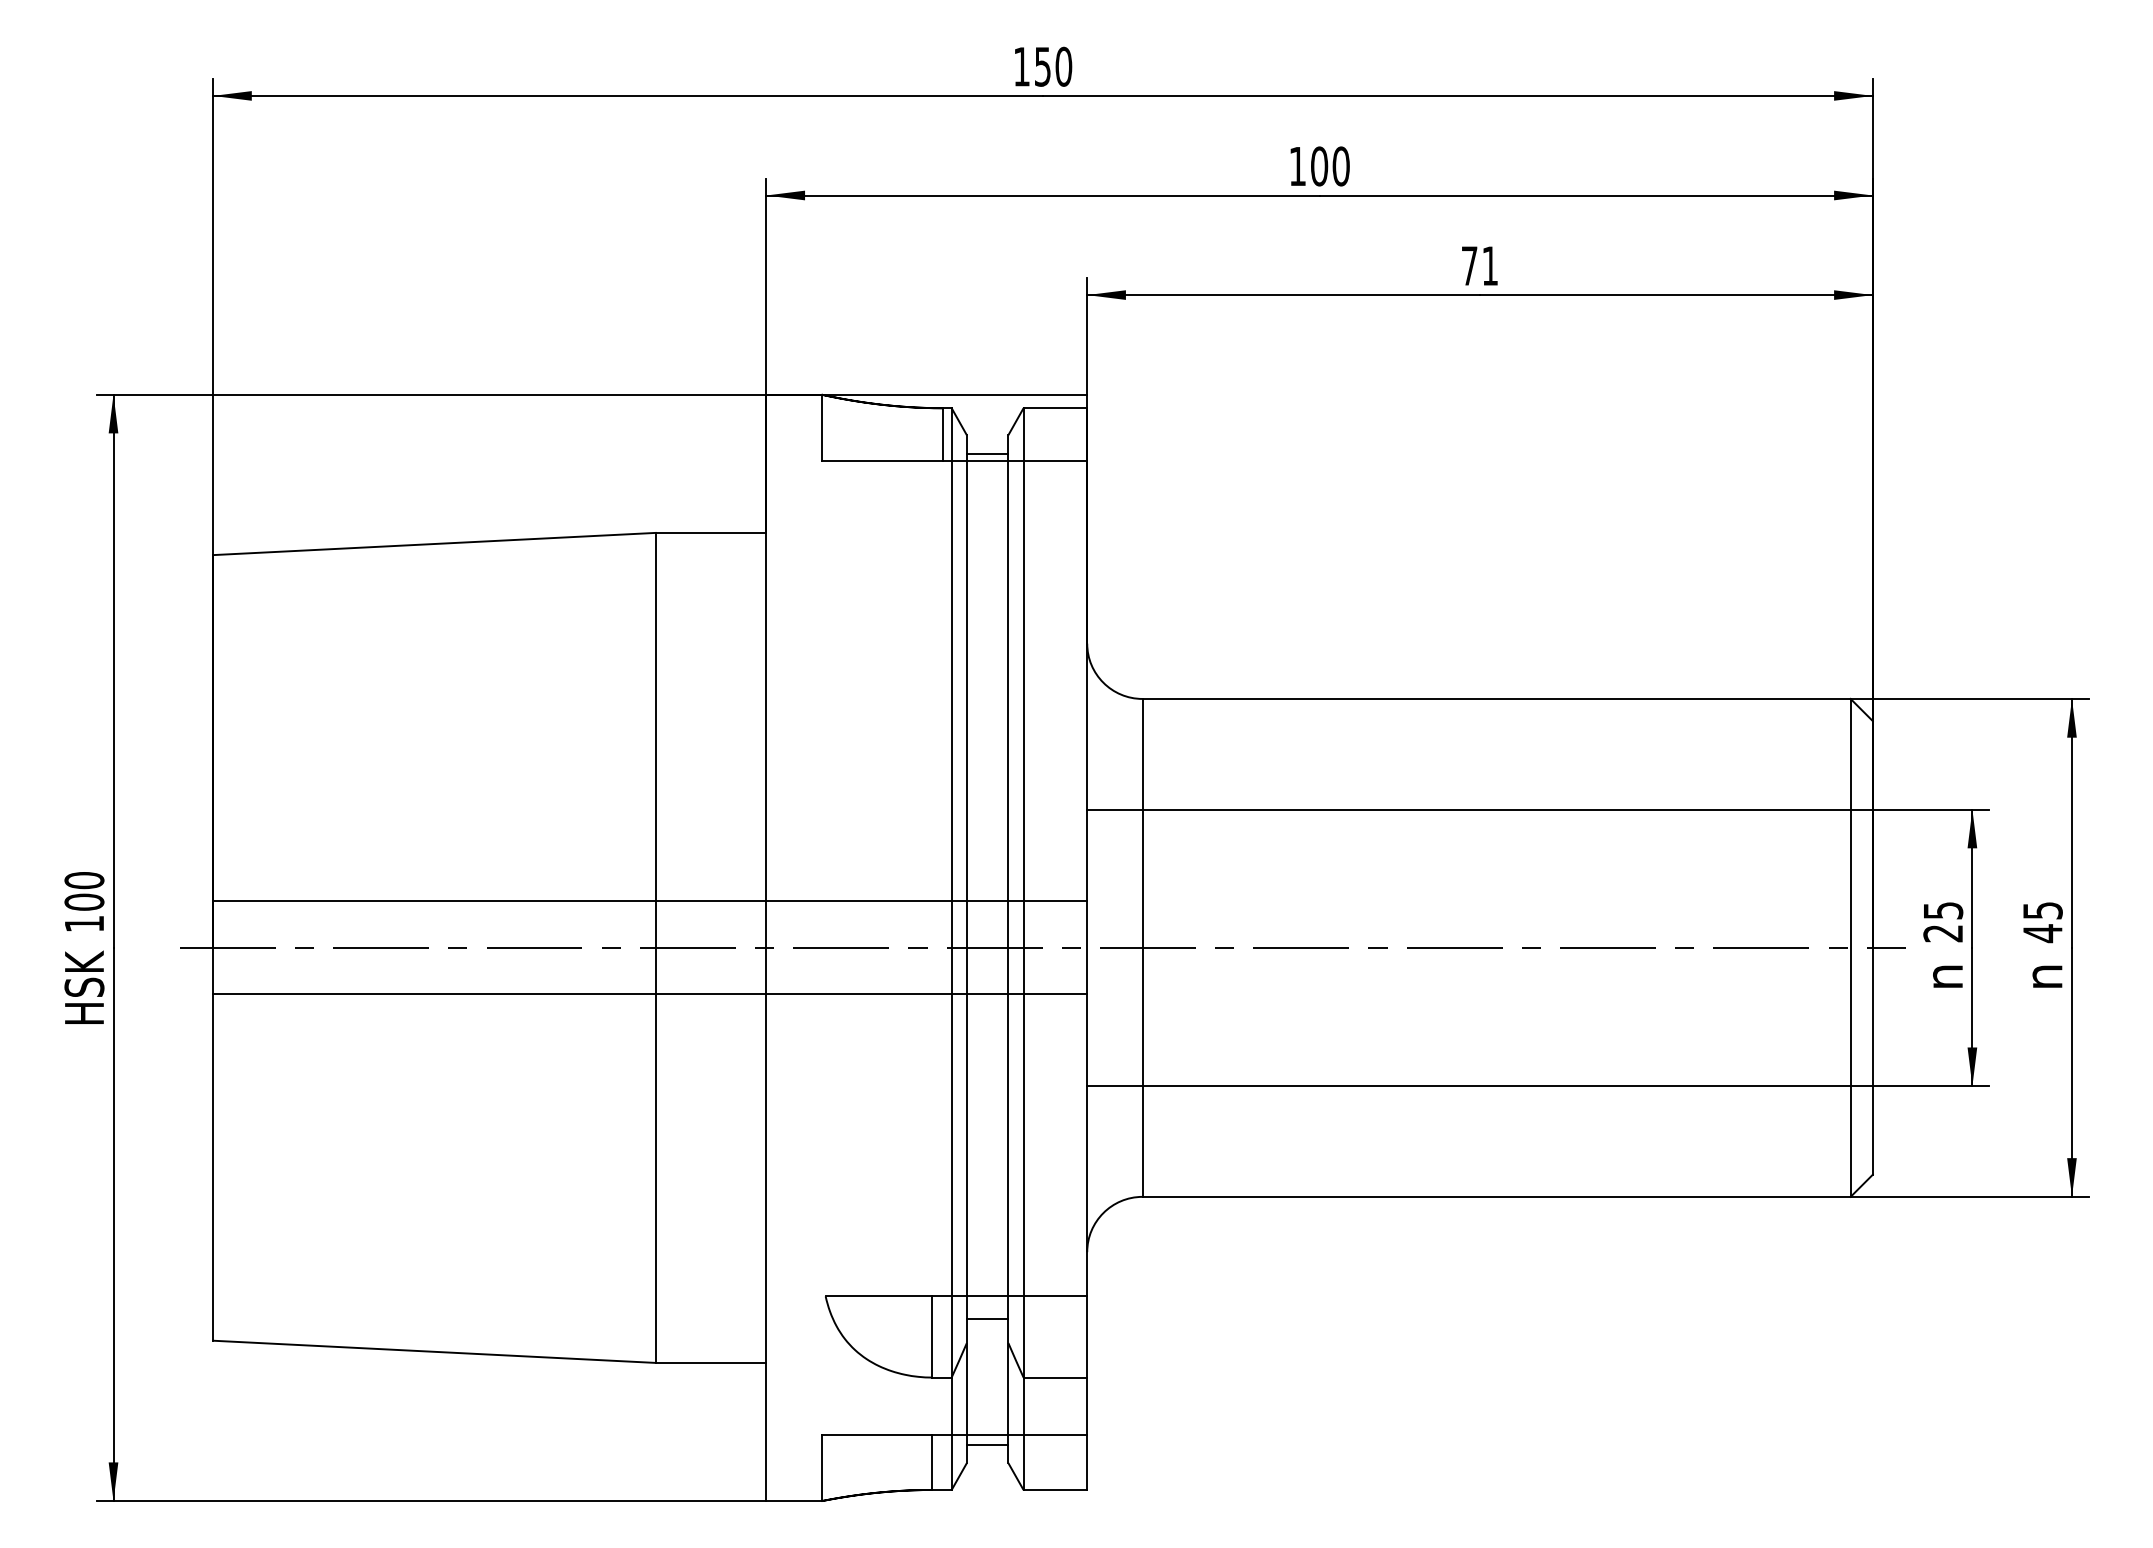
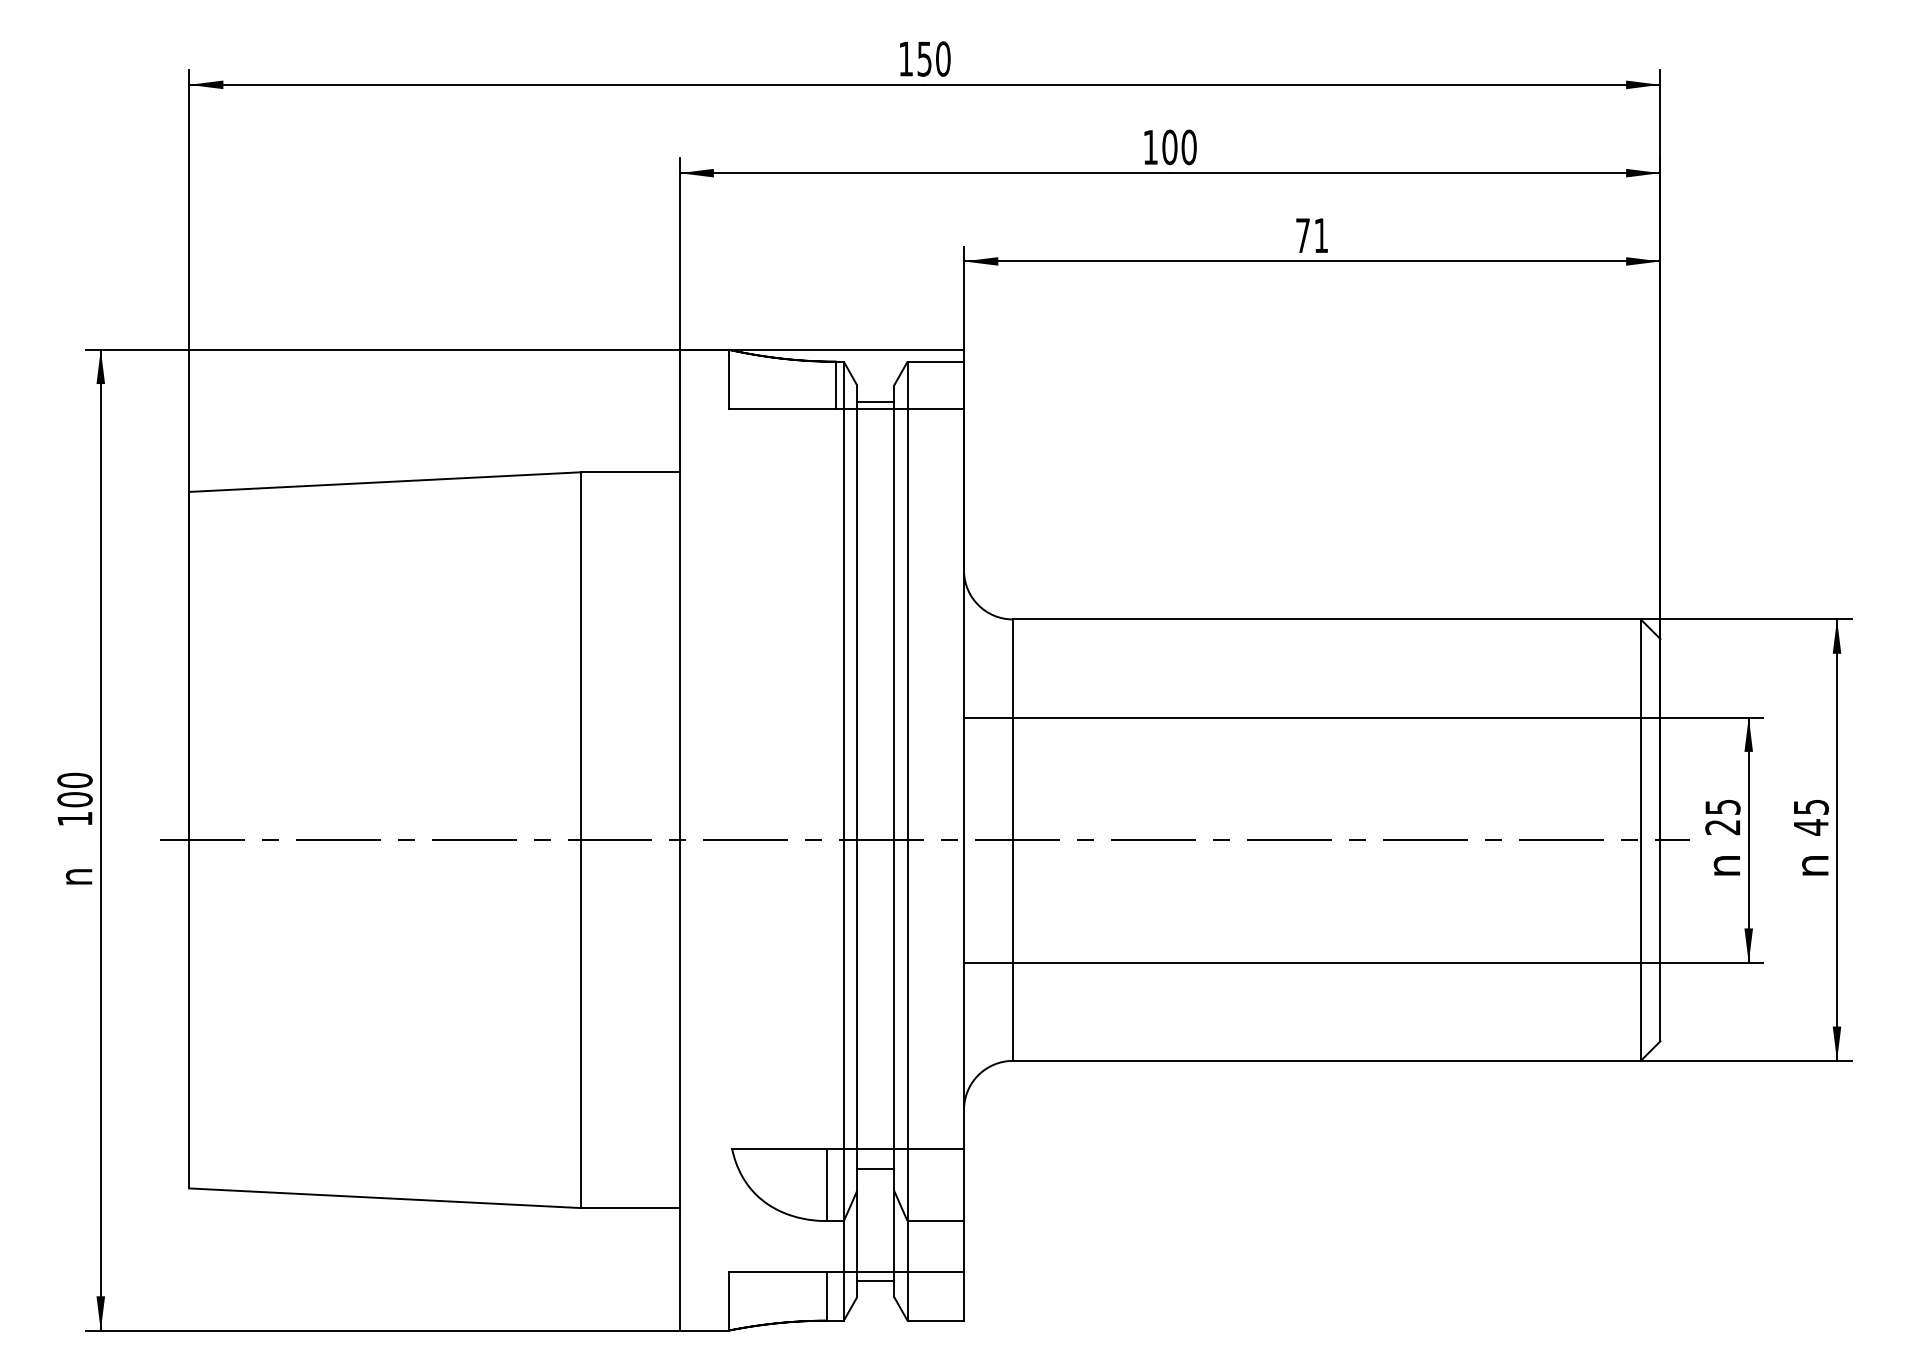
line: (650, 900) -> (576, 798), removed
text: (83, 986) -> (74, 874), HSK -> n
line: (650, 994) -> (576, 881), removed

